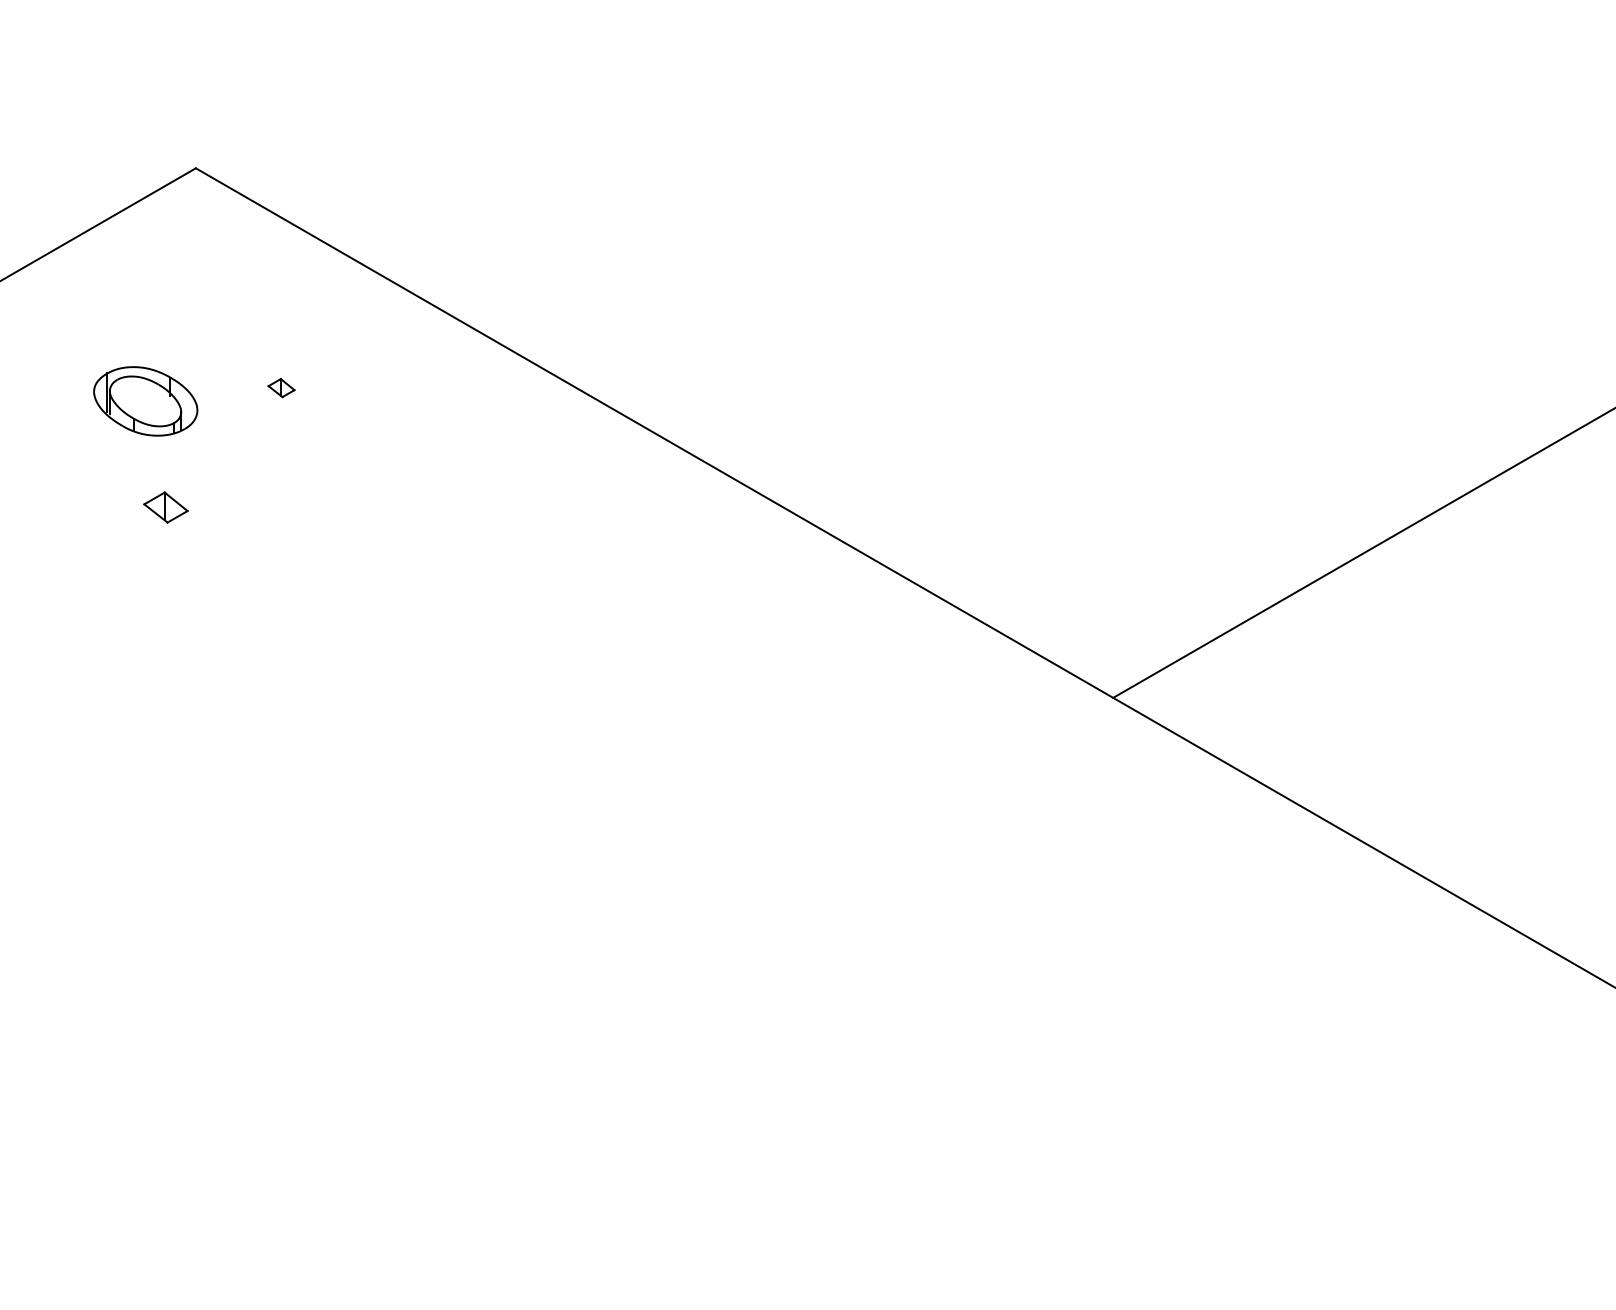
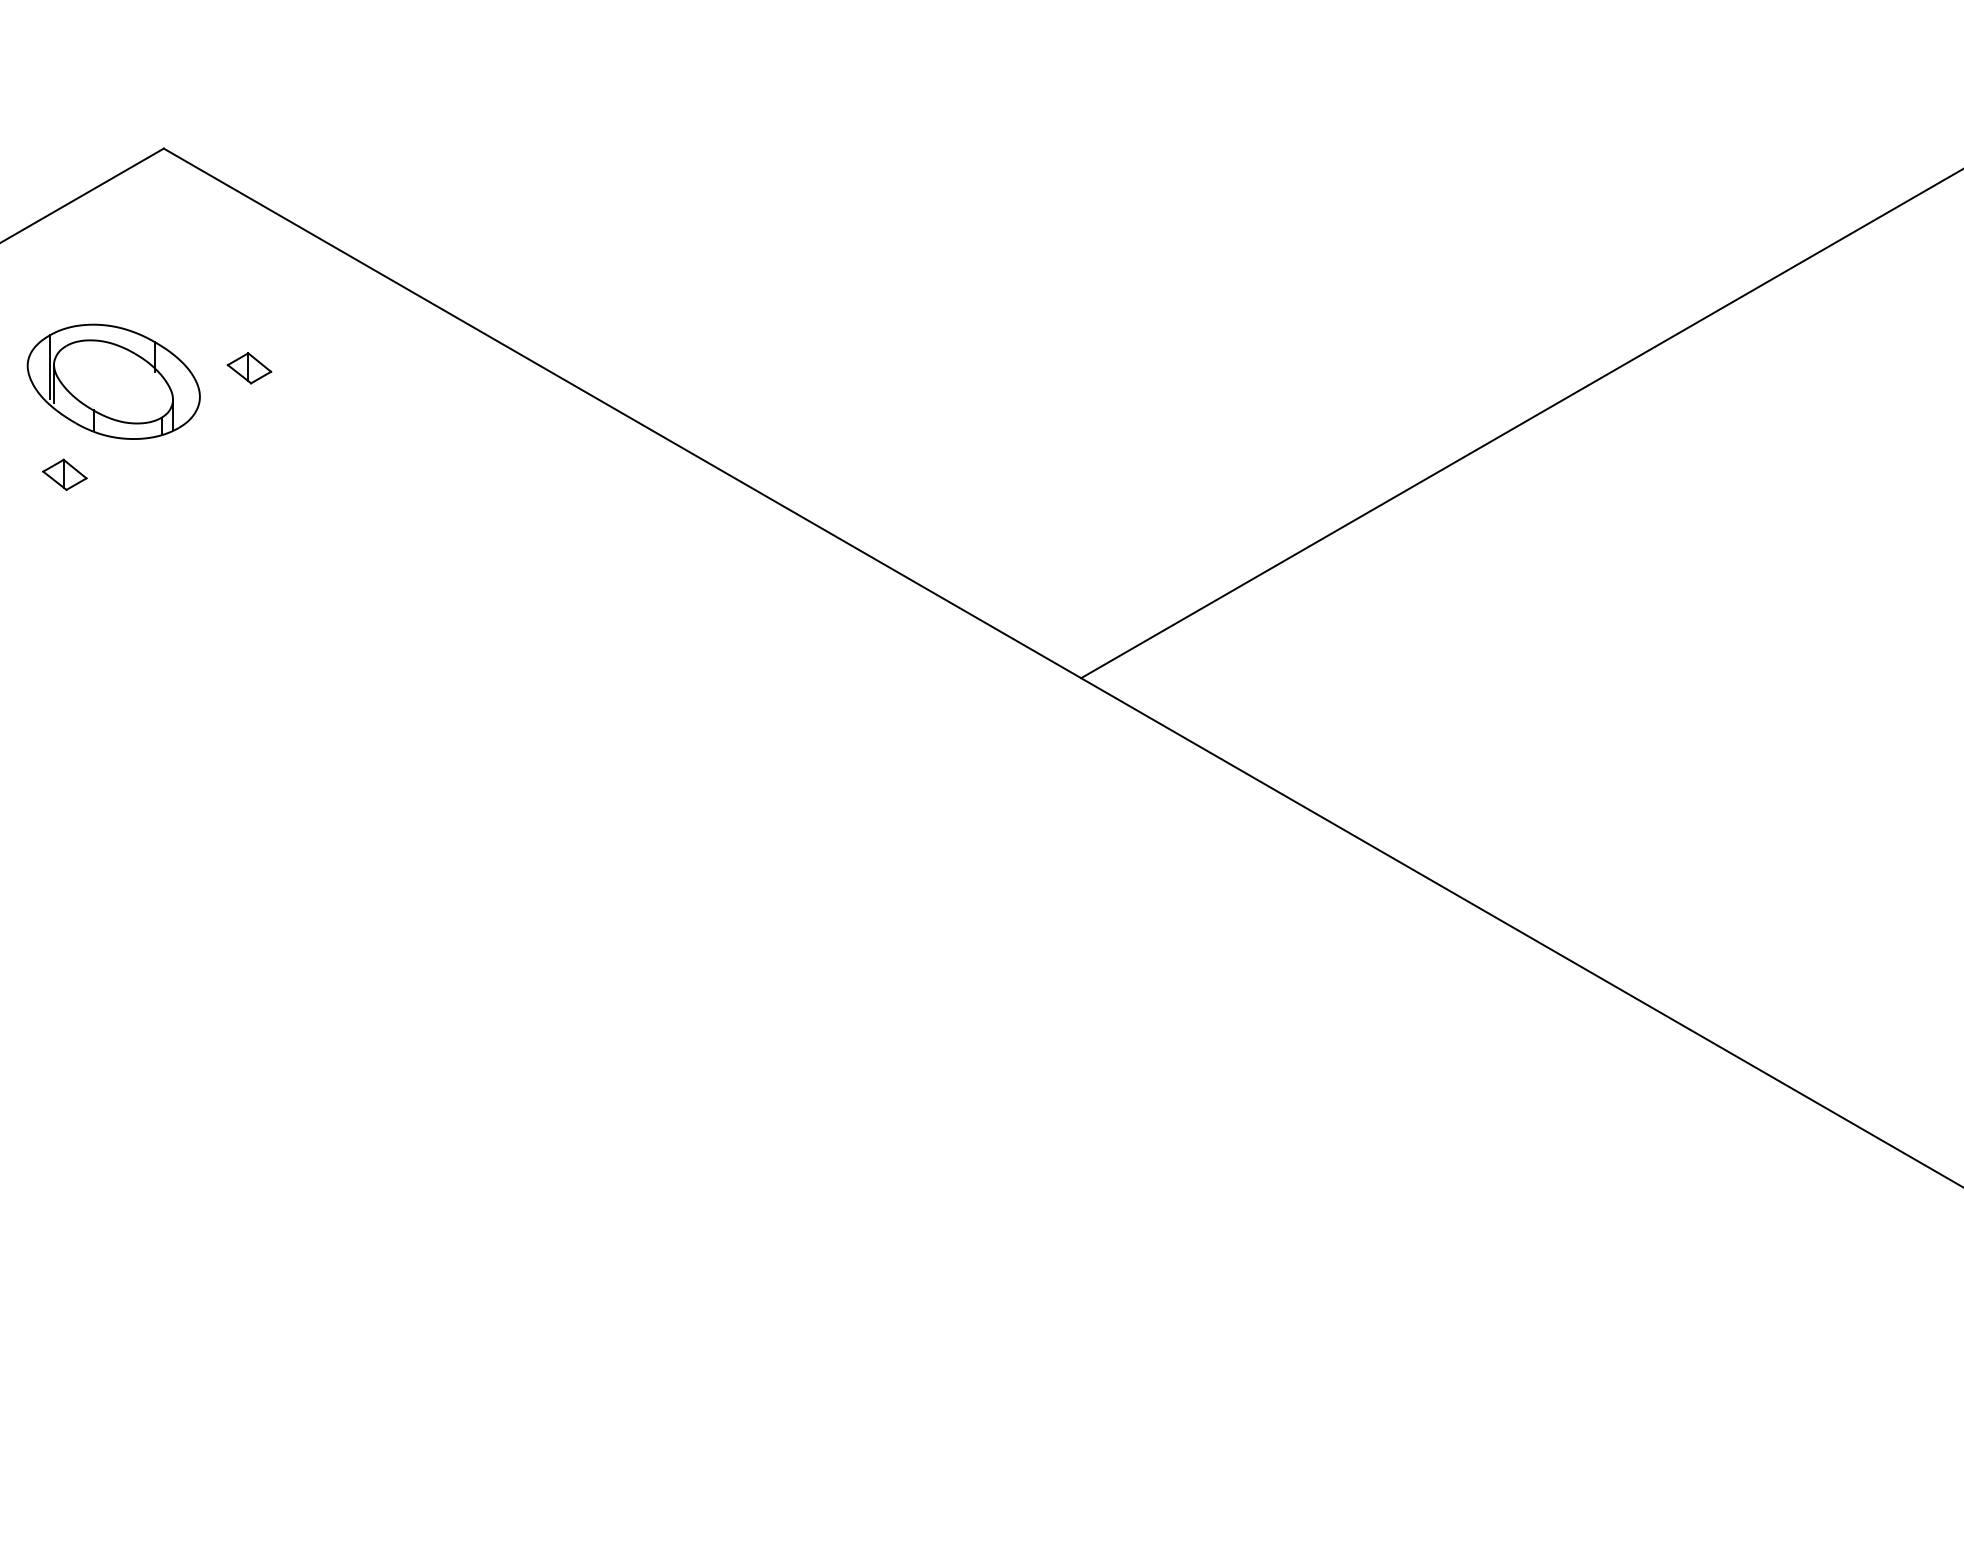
part: (281, 388) -> (249, 368), size x1.67
part: (145, 401) -> (113, 381), size x1.67
part: (165, 507) -> (64, 474), moved

